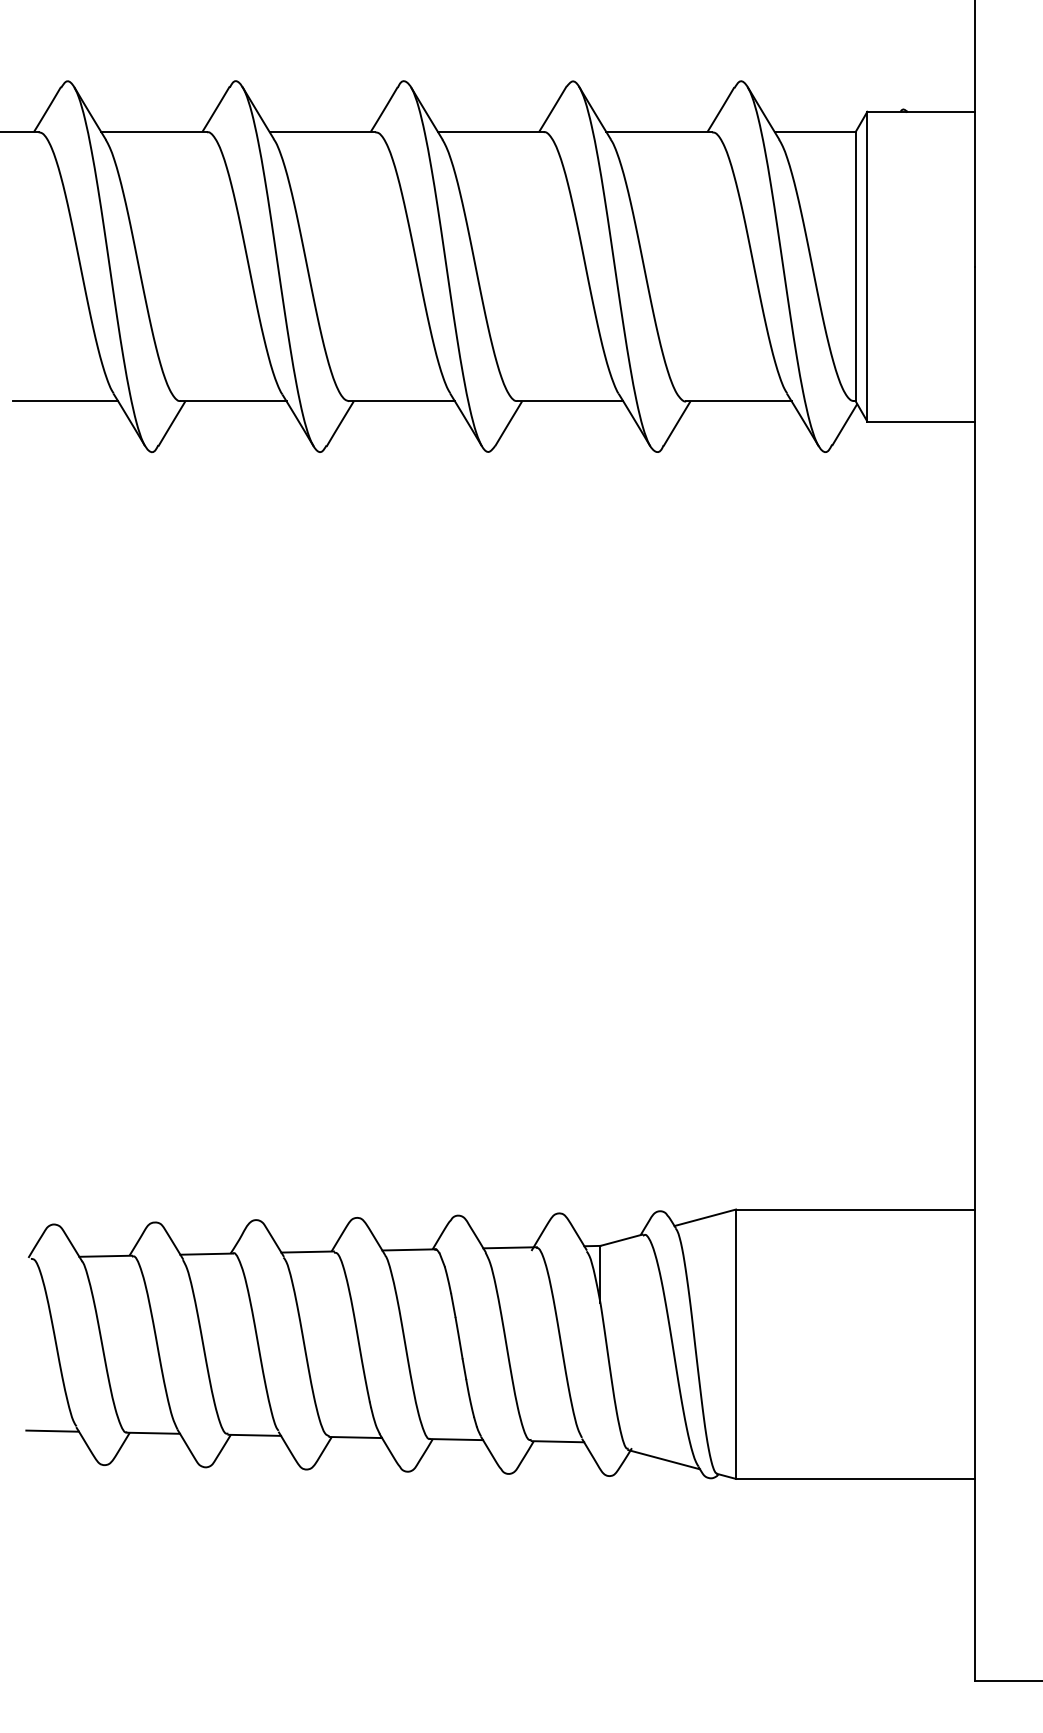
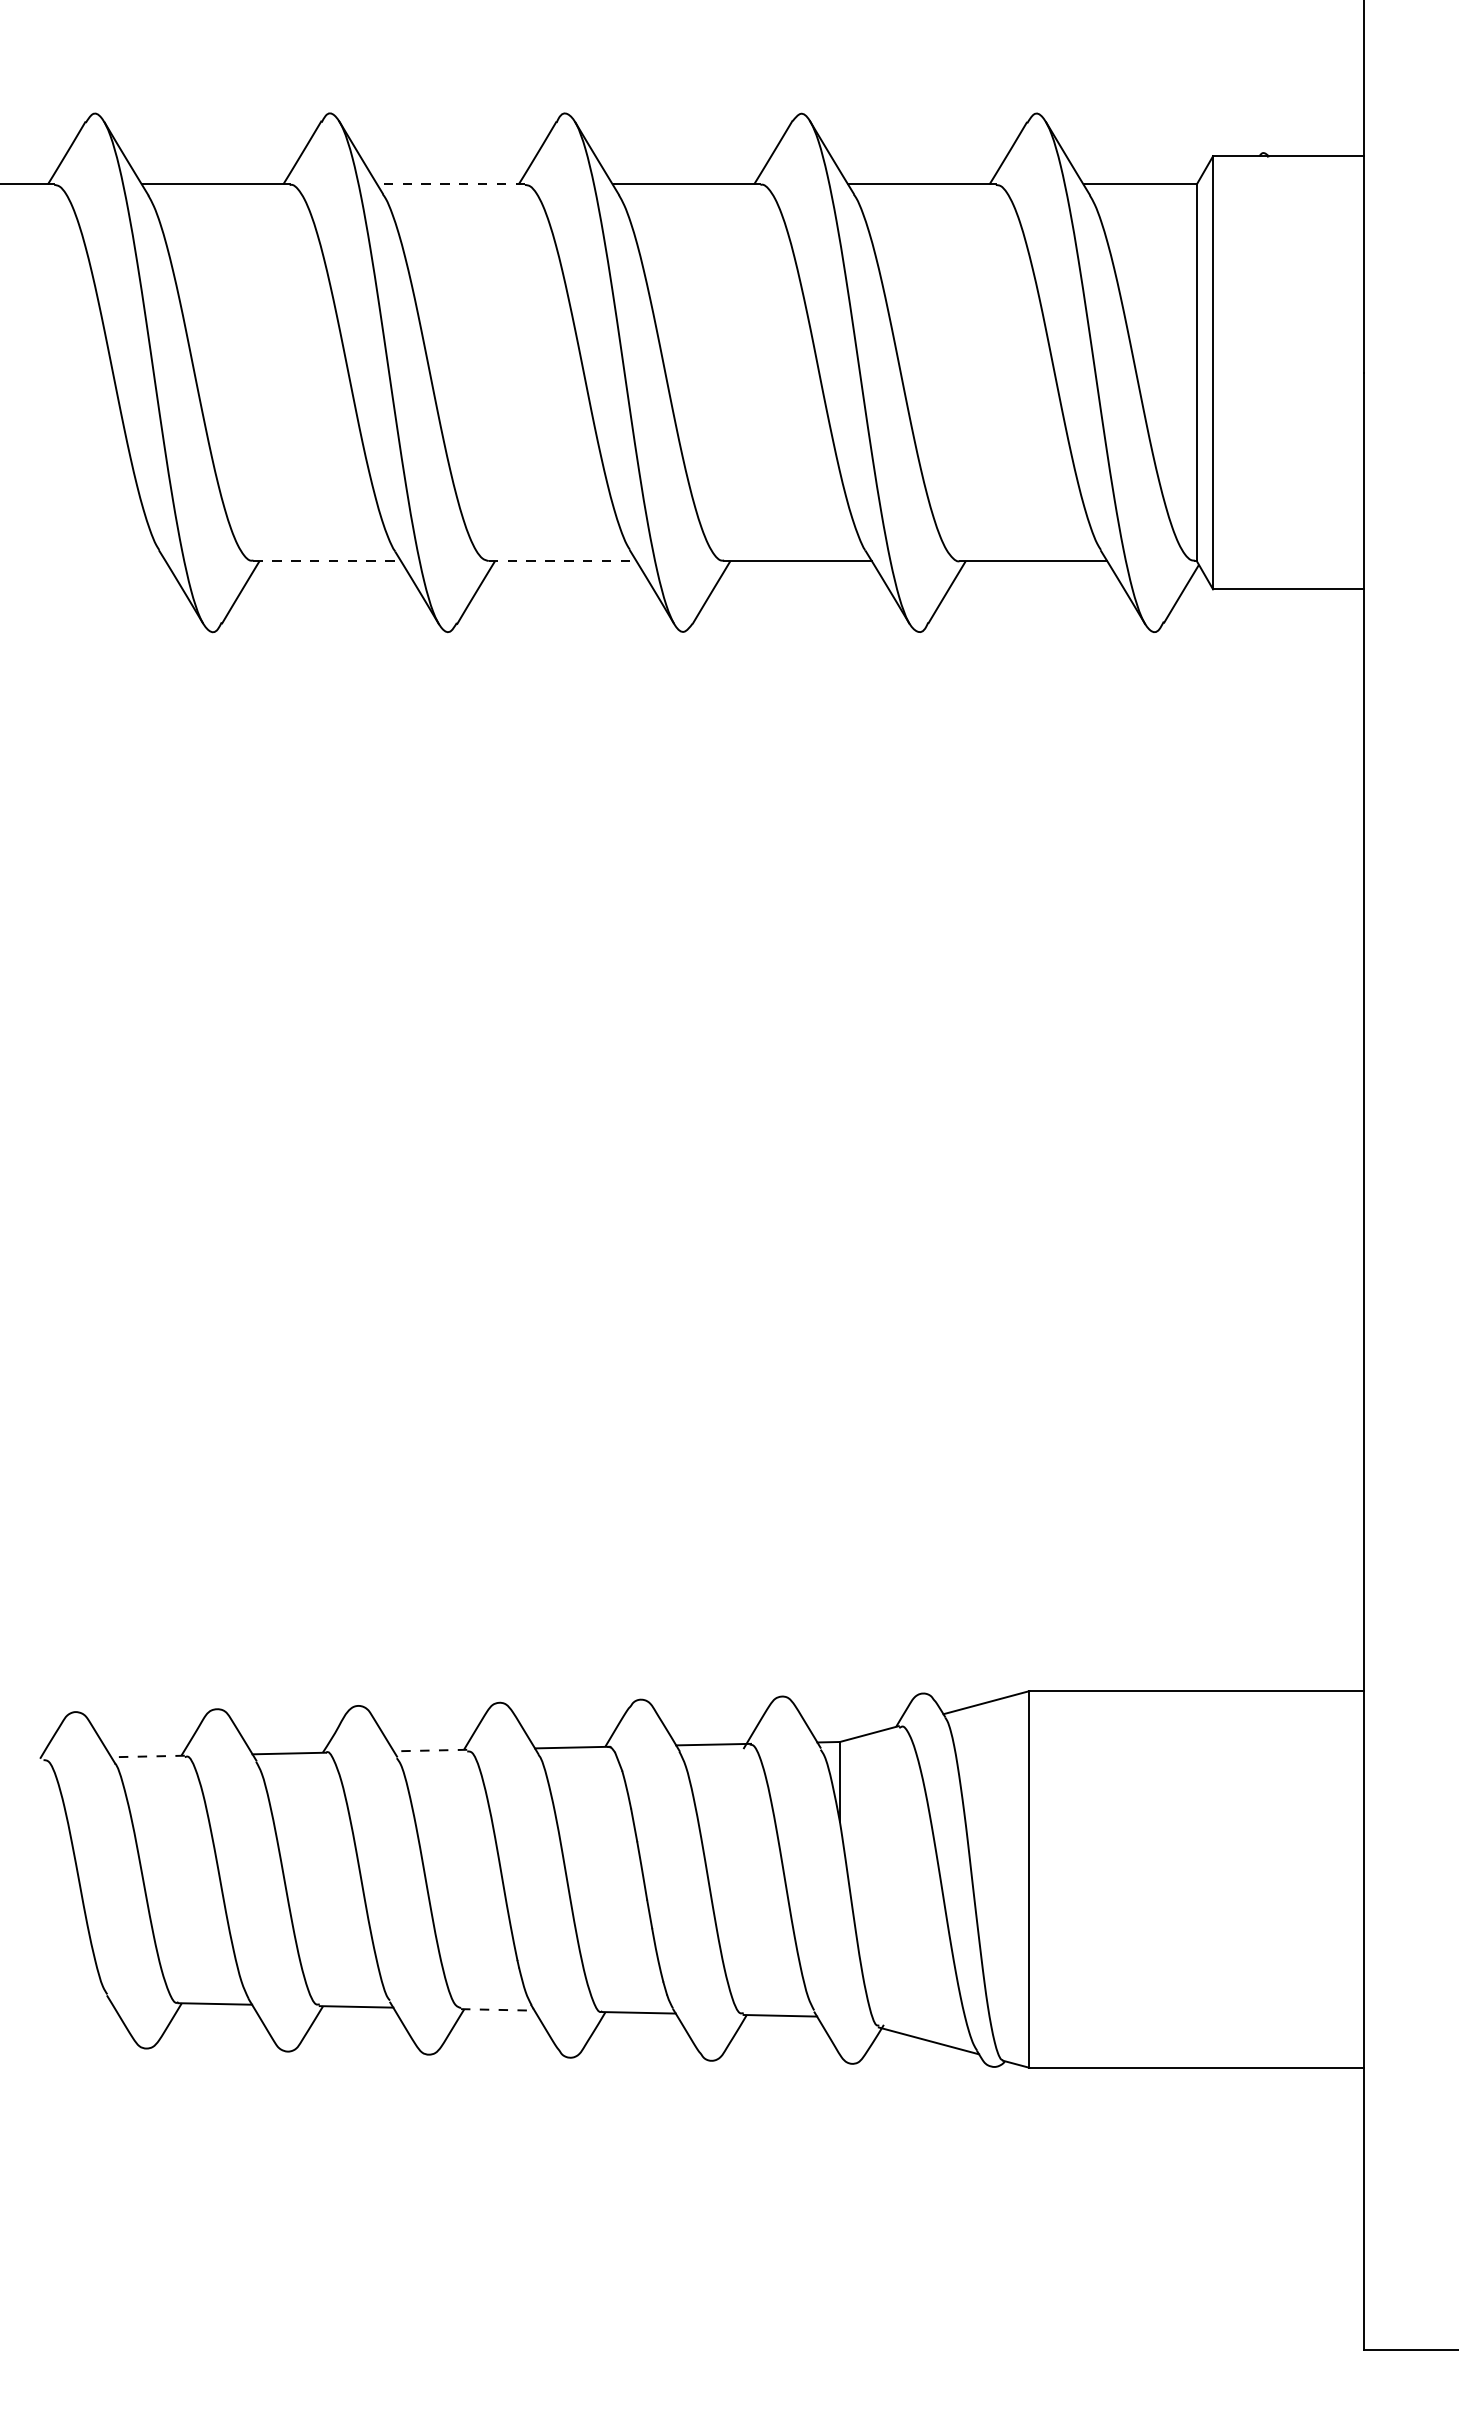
line: (322, 131) -> (451, 184), solid -> dashed
line: (65, 401) -> (91, 561), removed
line: (233, 401) -> (327, 561), solid -> dashed
line: (402, 401) -> (562, 561), solid -> dashed
line: (307, 1251) -> (430, 1750), solid -> dashed
line: (105, 1256) -> (148, 1756), solid -> dashed
line: (52, 1430) -> (73, 2000), removed
line: (355, 1437) -> (497, 2009), solid -> dashed

